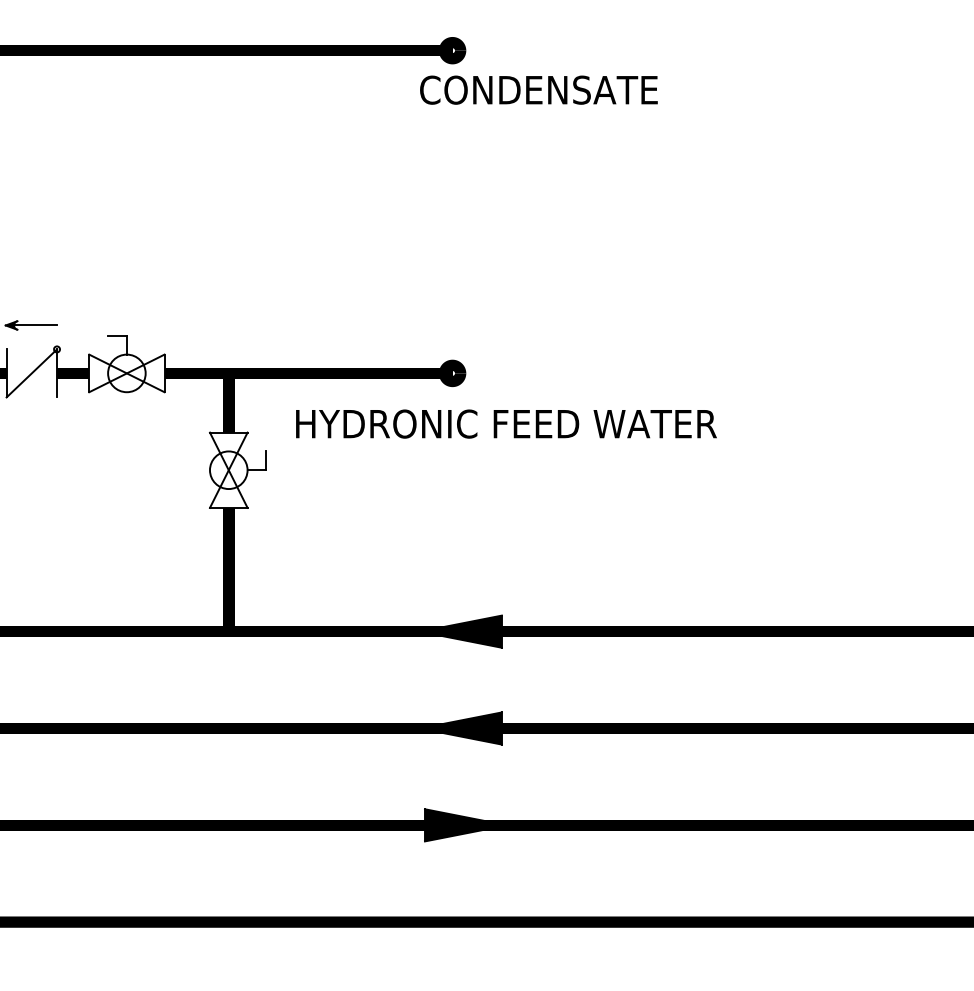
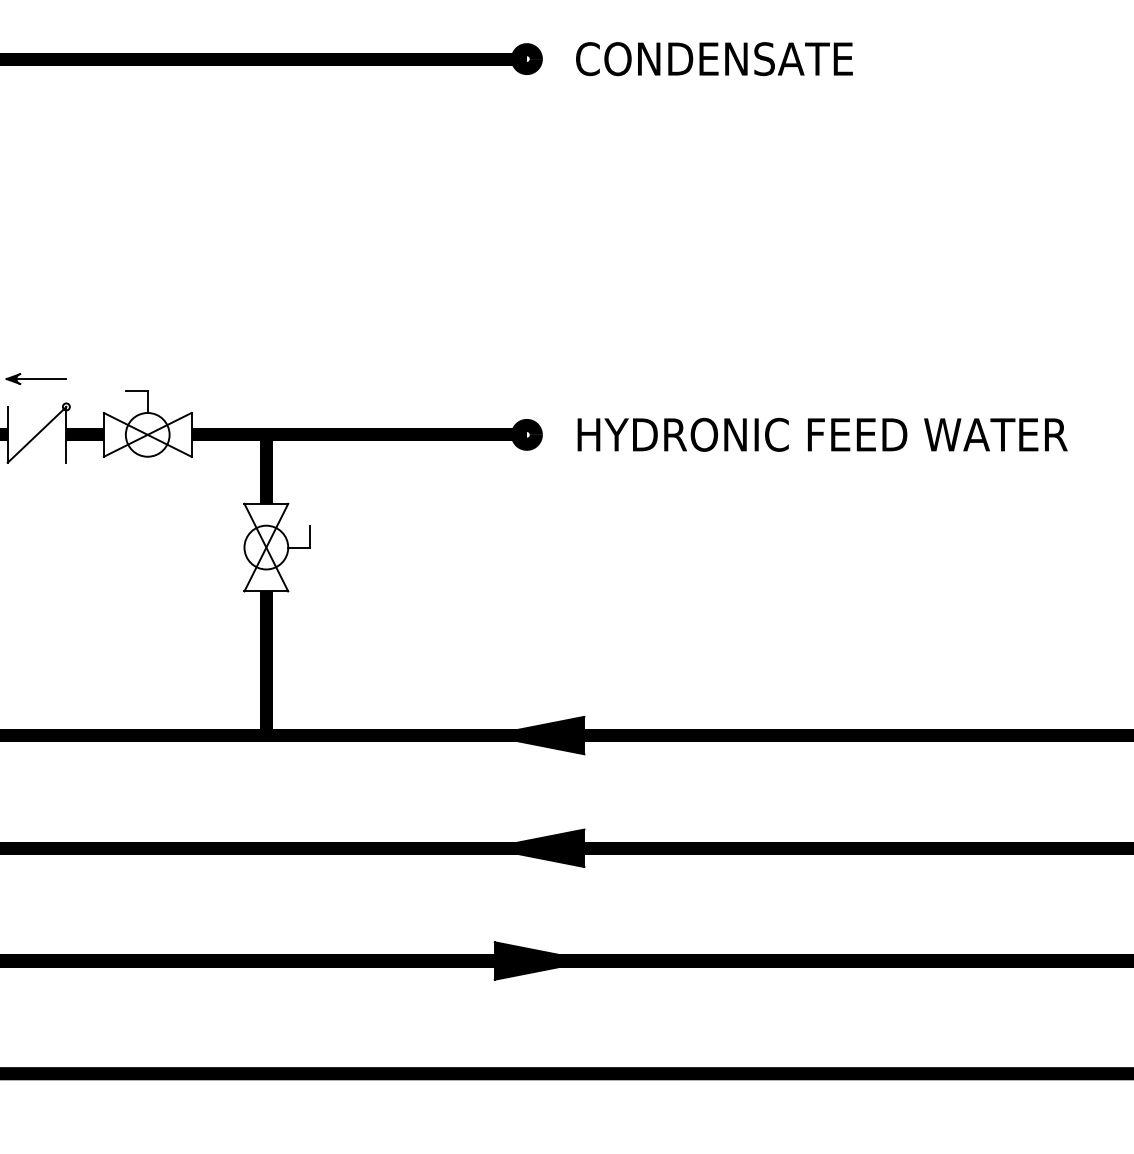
text: (538, 90) -> (714, 59), moved
text: (506, 423) -> (822, 434), moved

